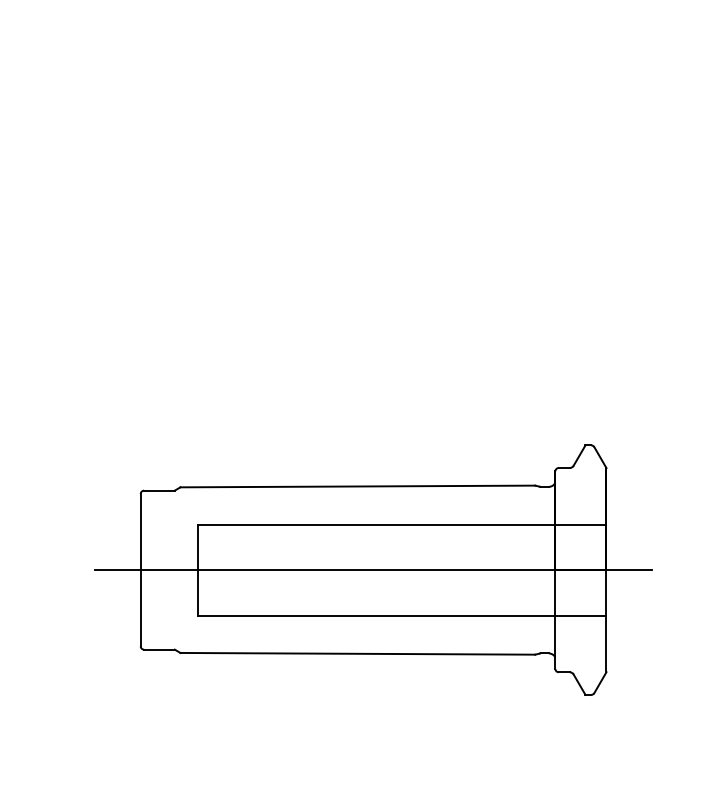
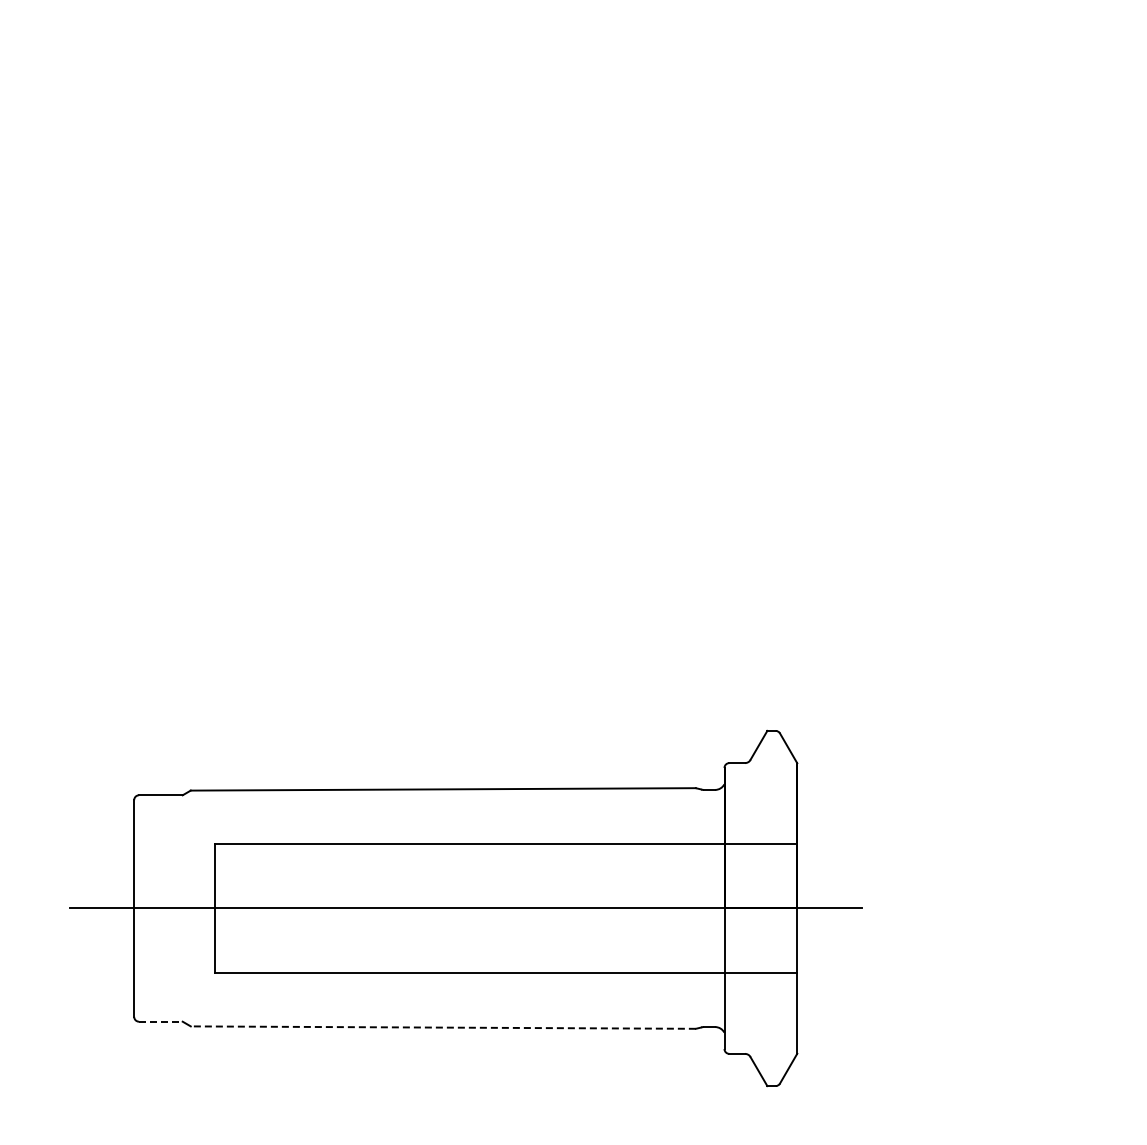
line: (159, 649) -> (160, 1021), solid -> dashed
line: (357, 653) -> (443, 1027), solid -> dashed

